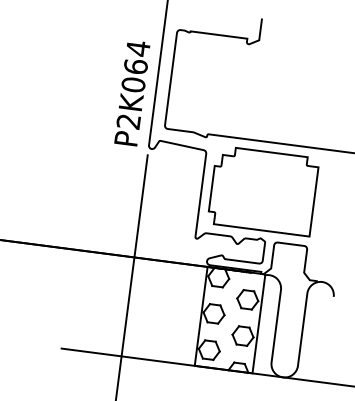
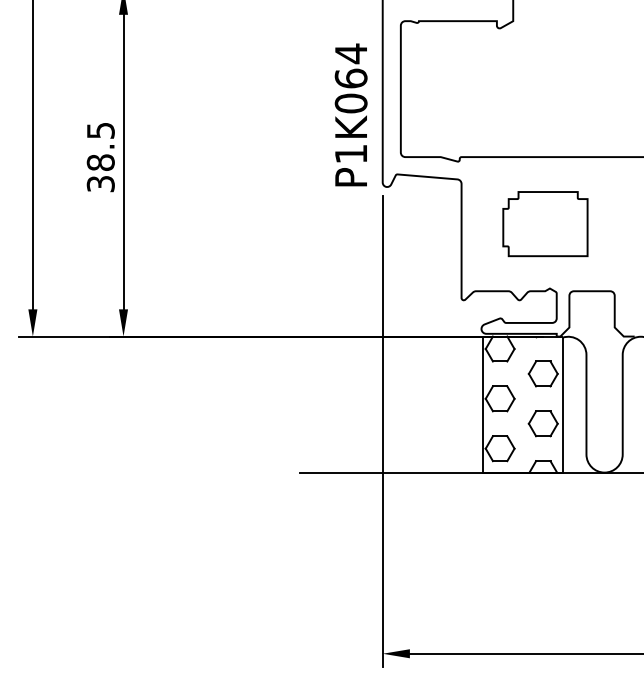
text: (128, 121) -> (350, 154), P2K064 -> P1K064
part: (263, 190) -> (545, 223), size x0.6

